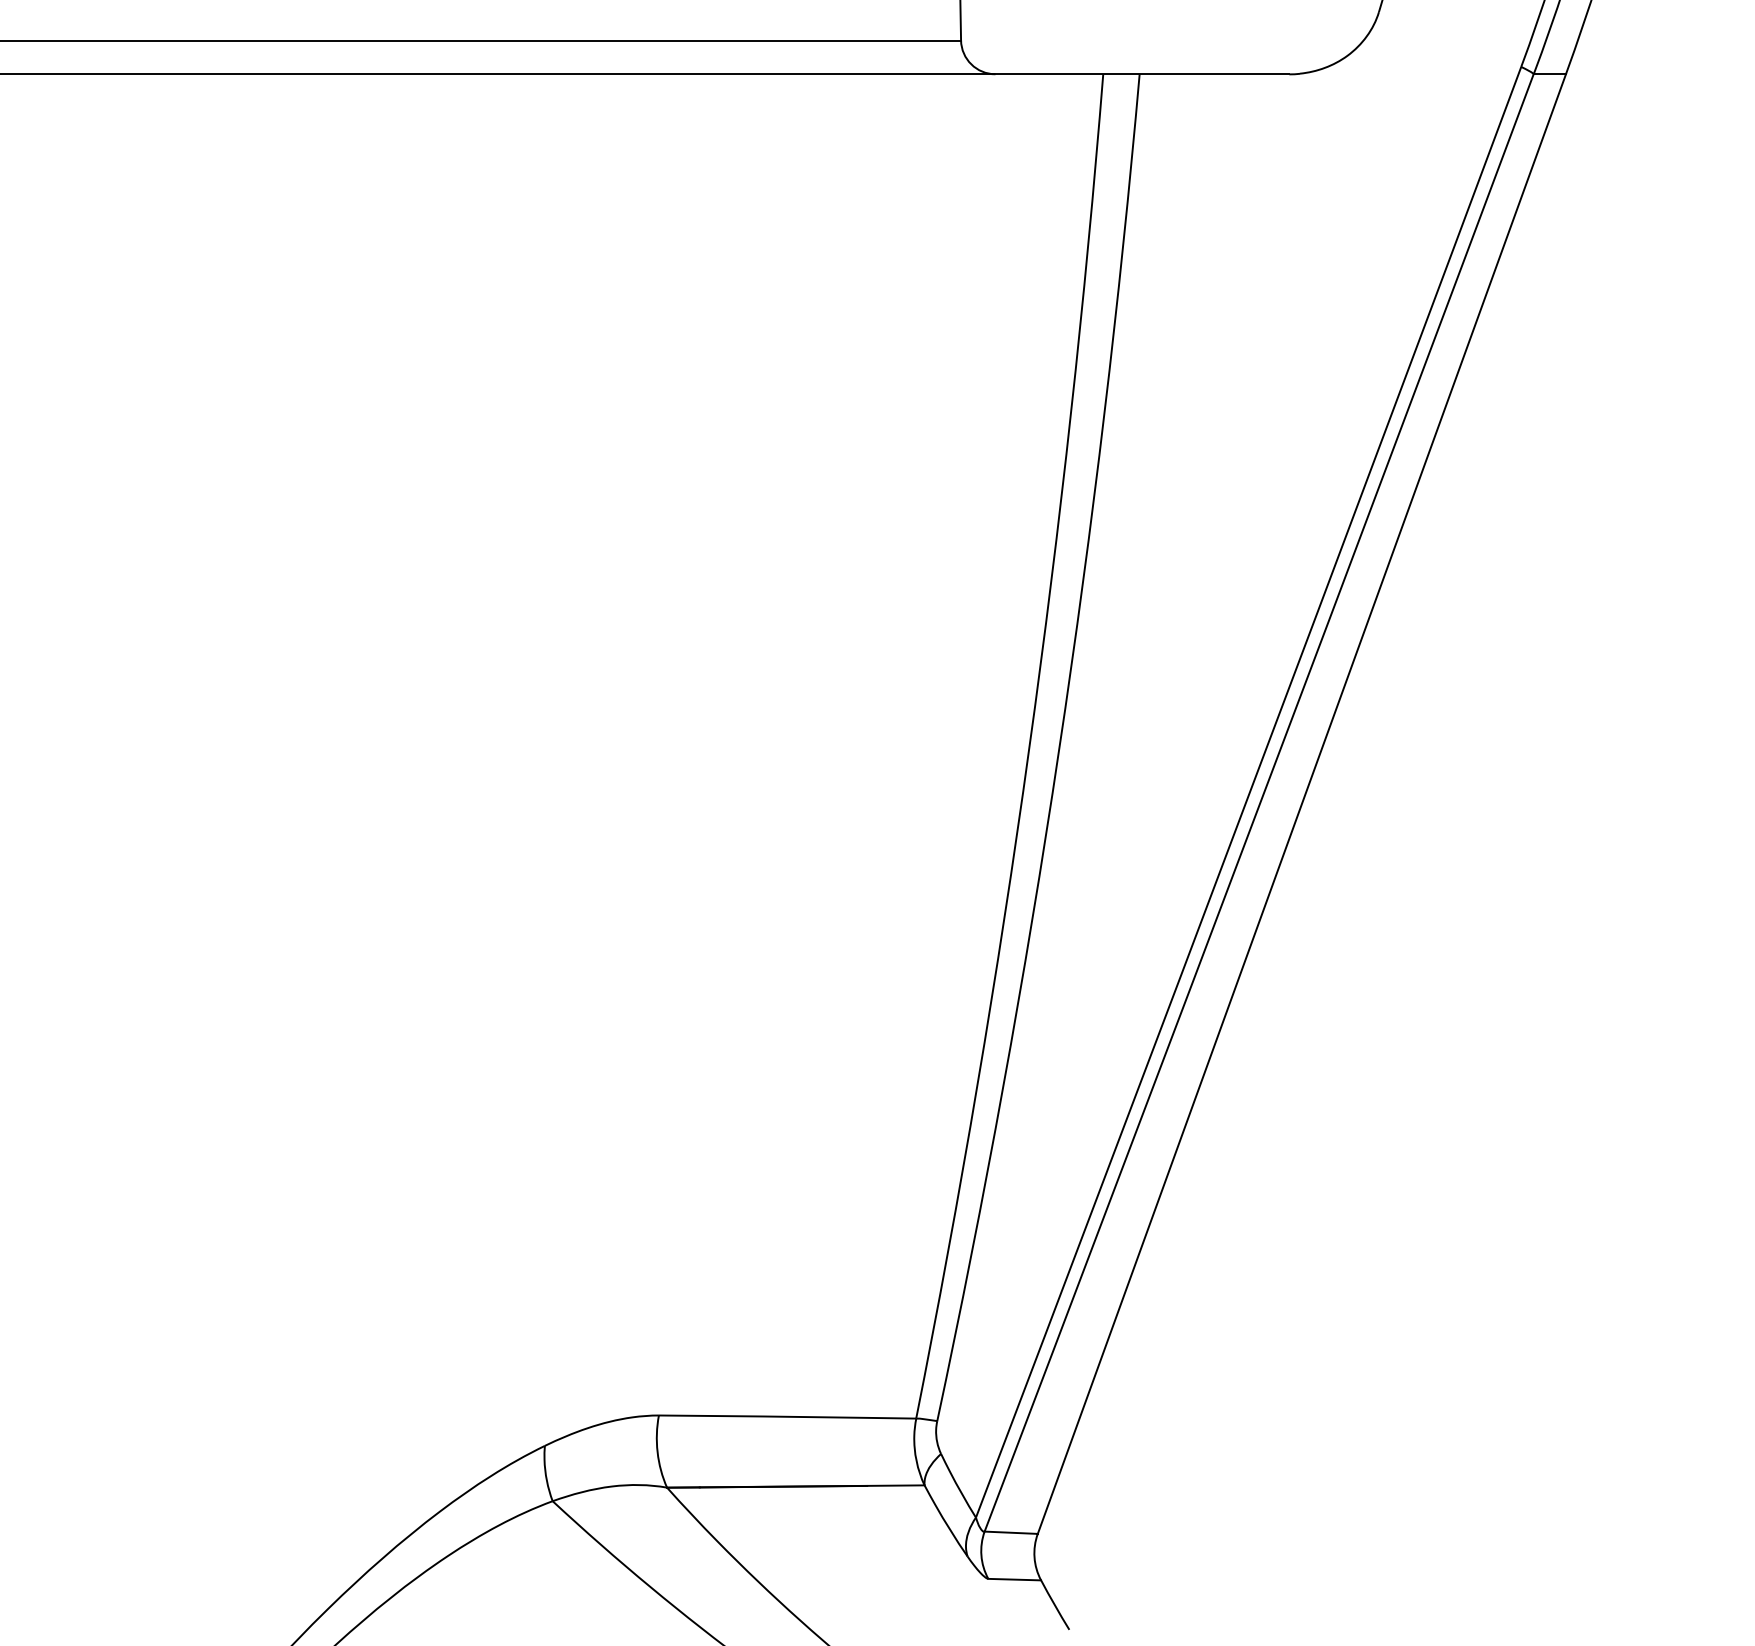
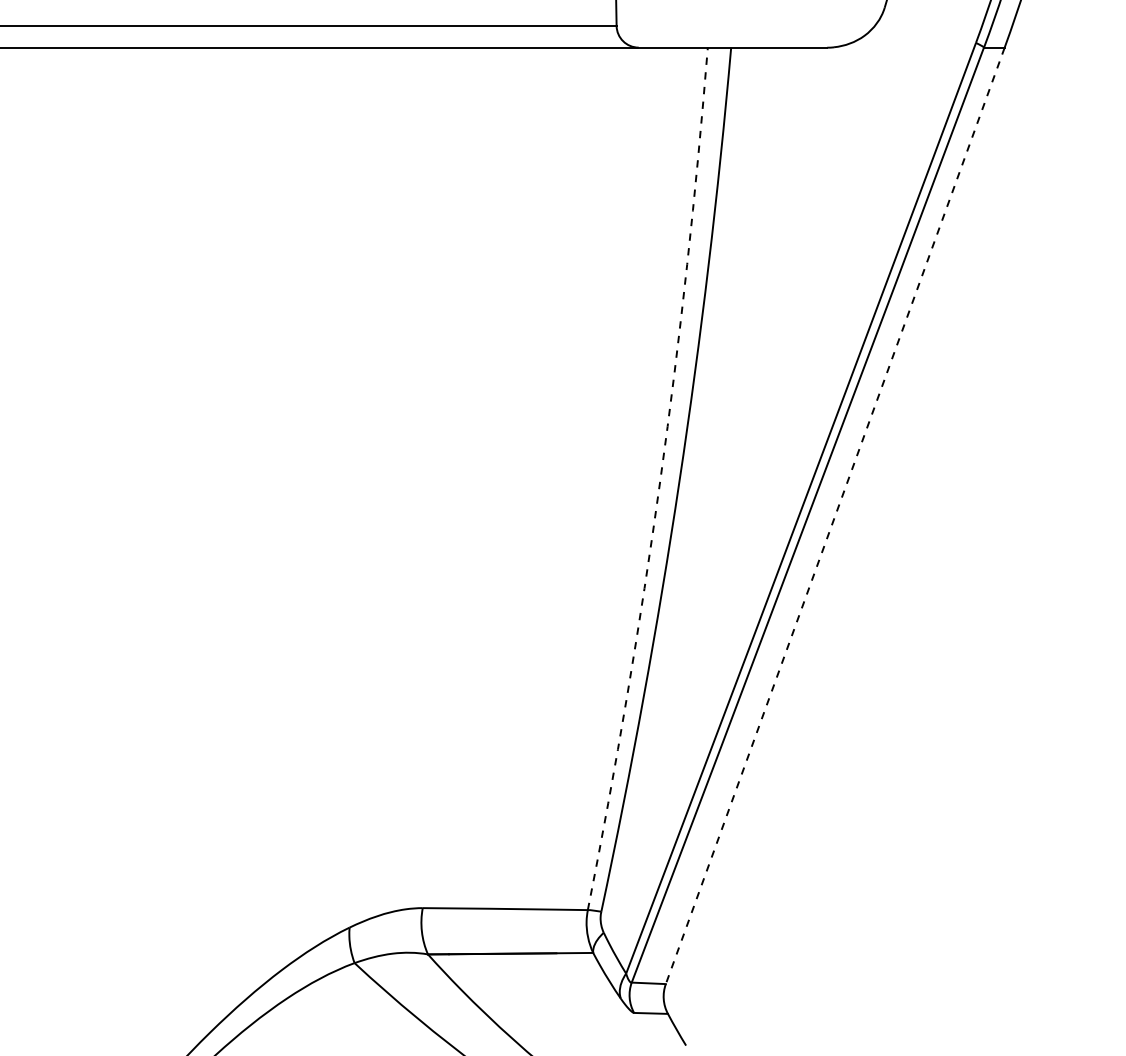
arc: (1029, 748) -> (660, 480), solid -> dashed
line: (1302, 803) -> (835, 515), solid -> dashed

